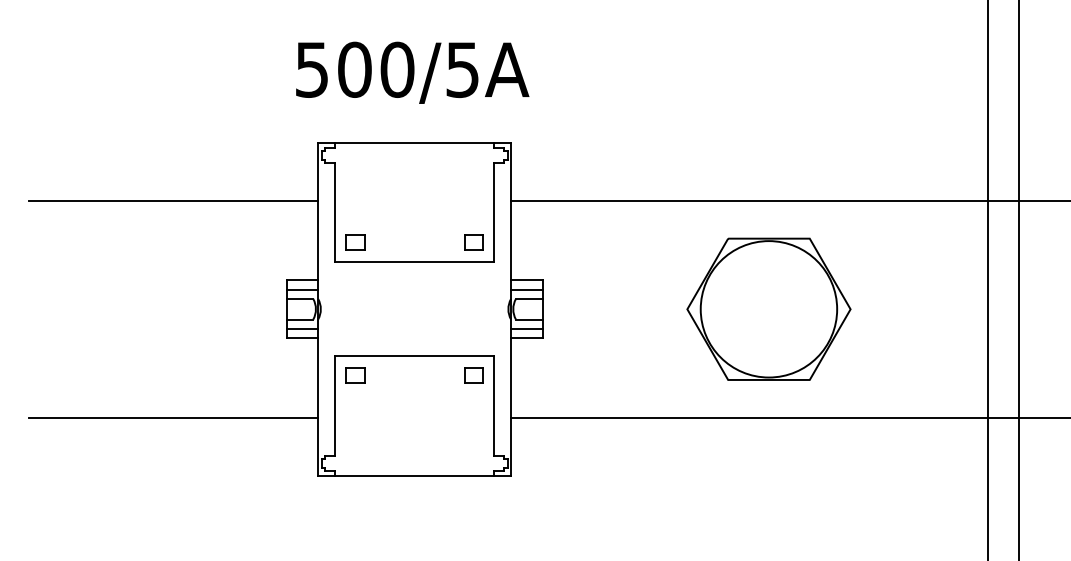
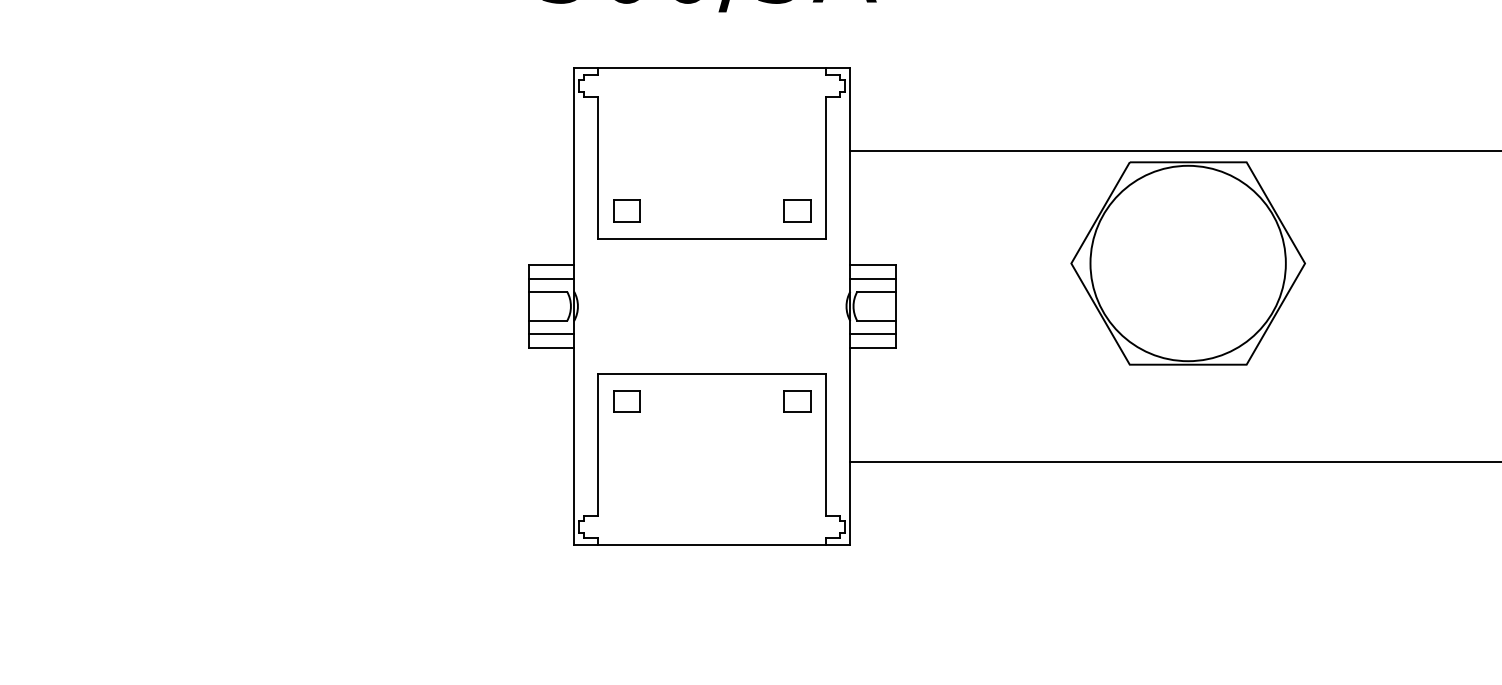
line: (173, 200) -> (366, 150), removed
part: (768, 308) -> (1187, 262), moved
line: (173, 418) -> (366, 462), removed

